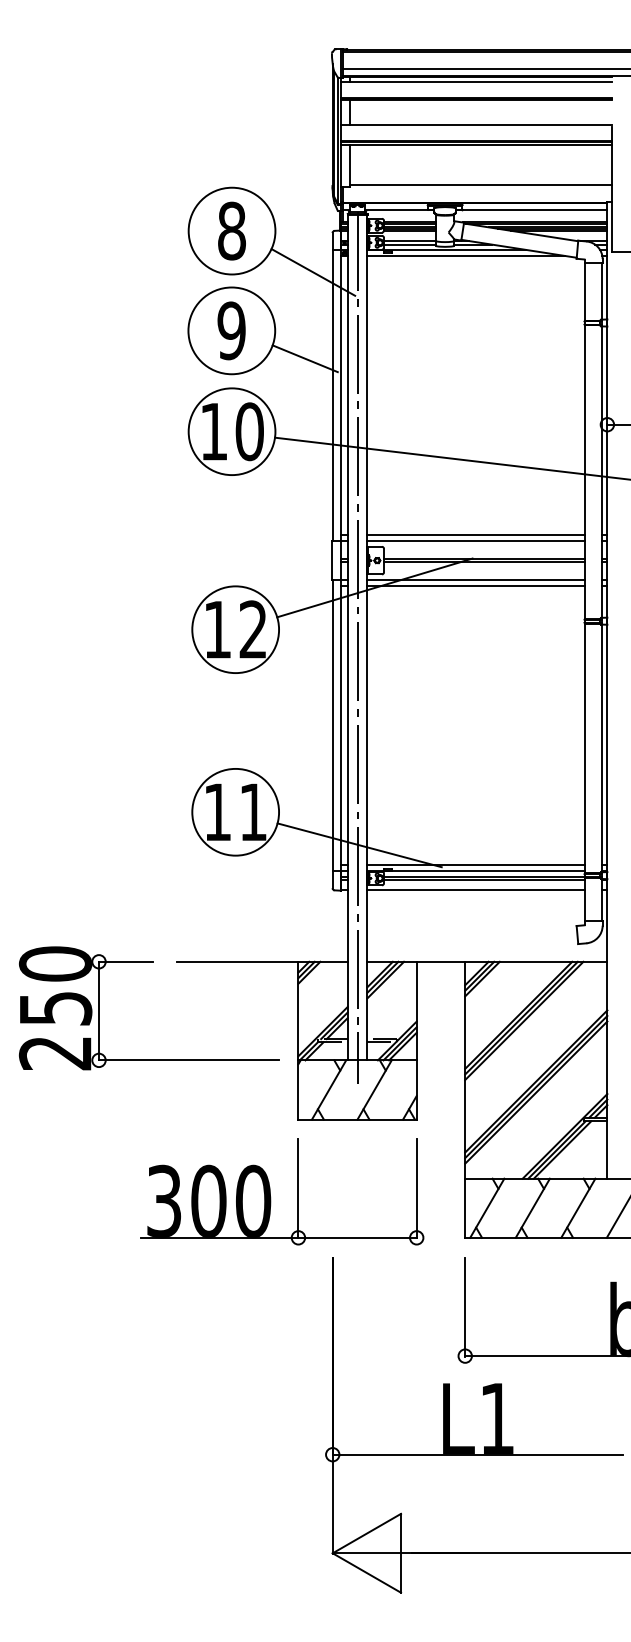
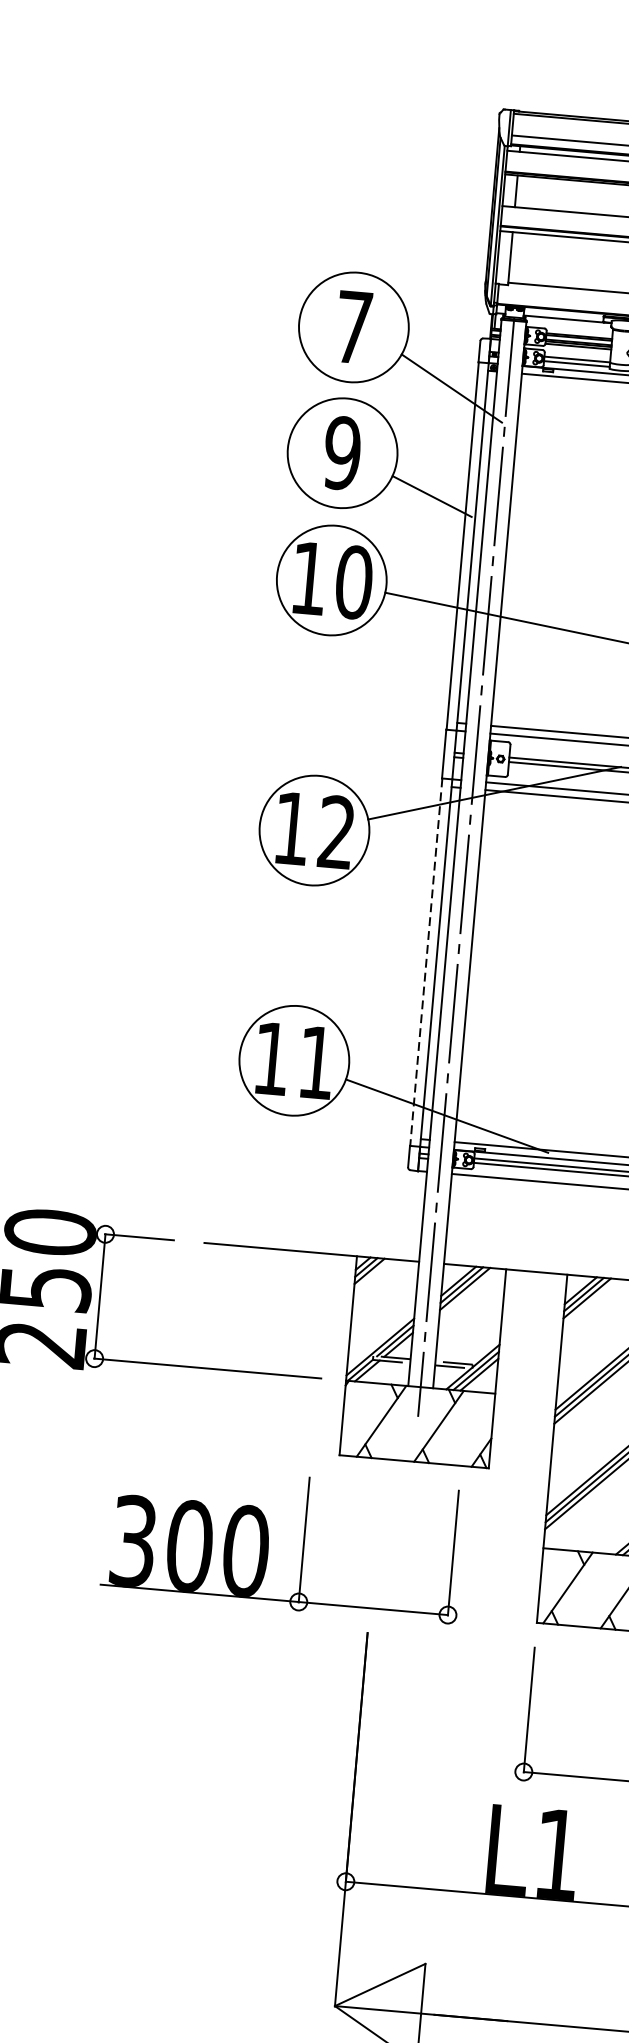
text: (231, 230) -> (353, 326), 8 -> 7
line: (332, 725) -> (426, 962), solid -> dashed
part: (270, 1191) -> (268, 1540), moved

